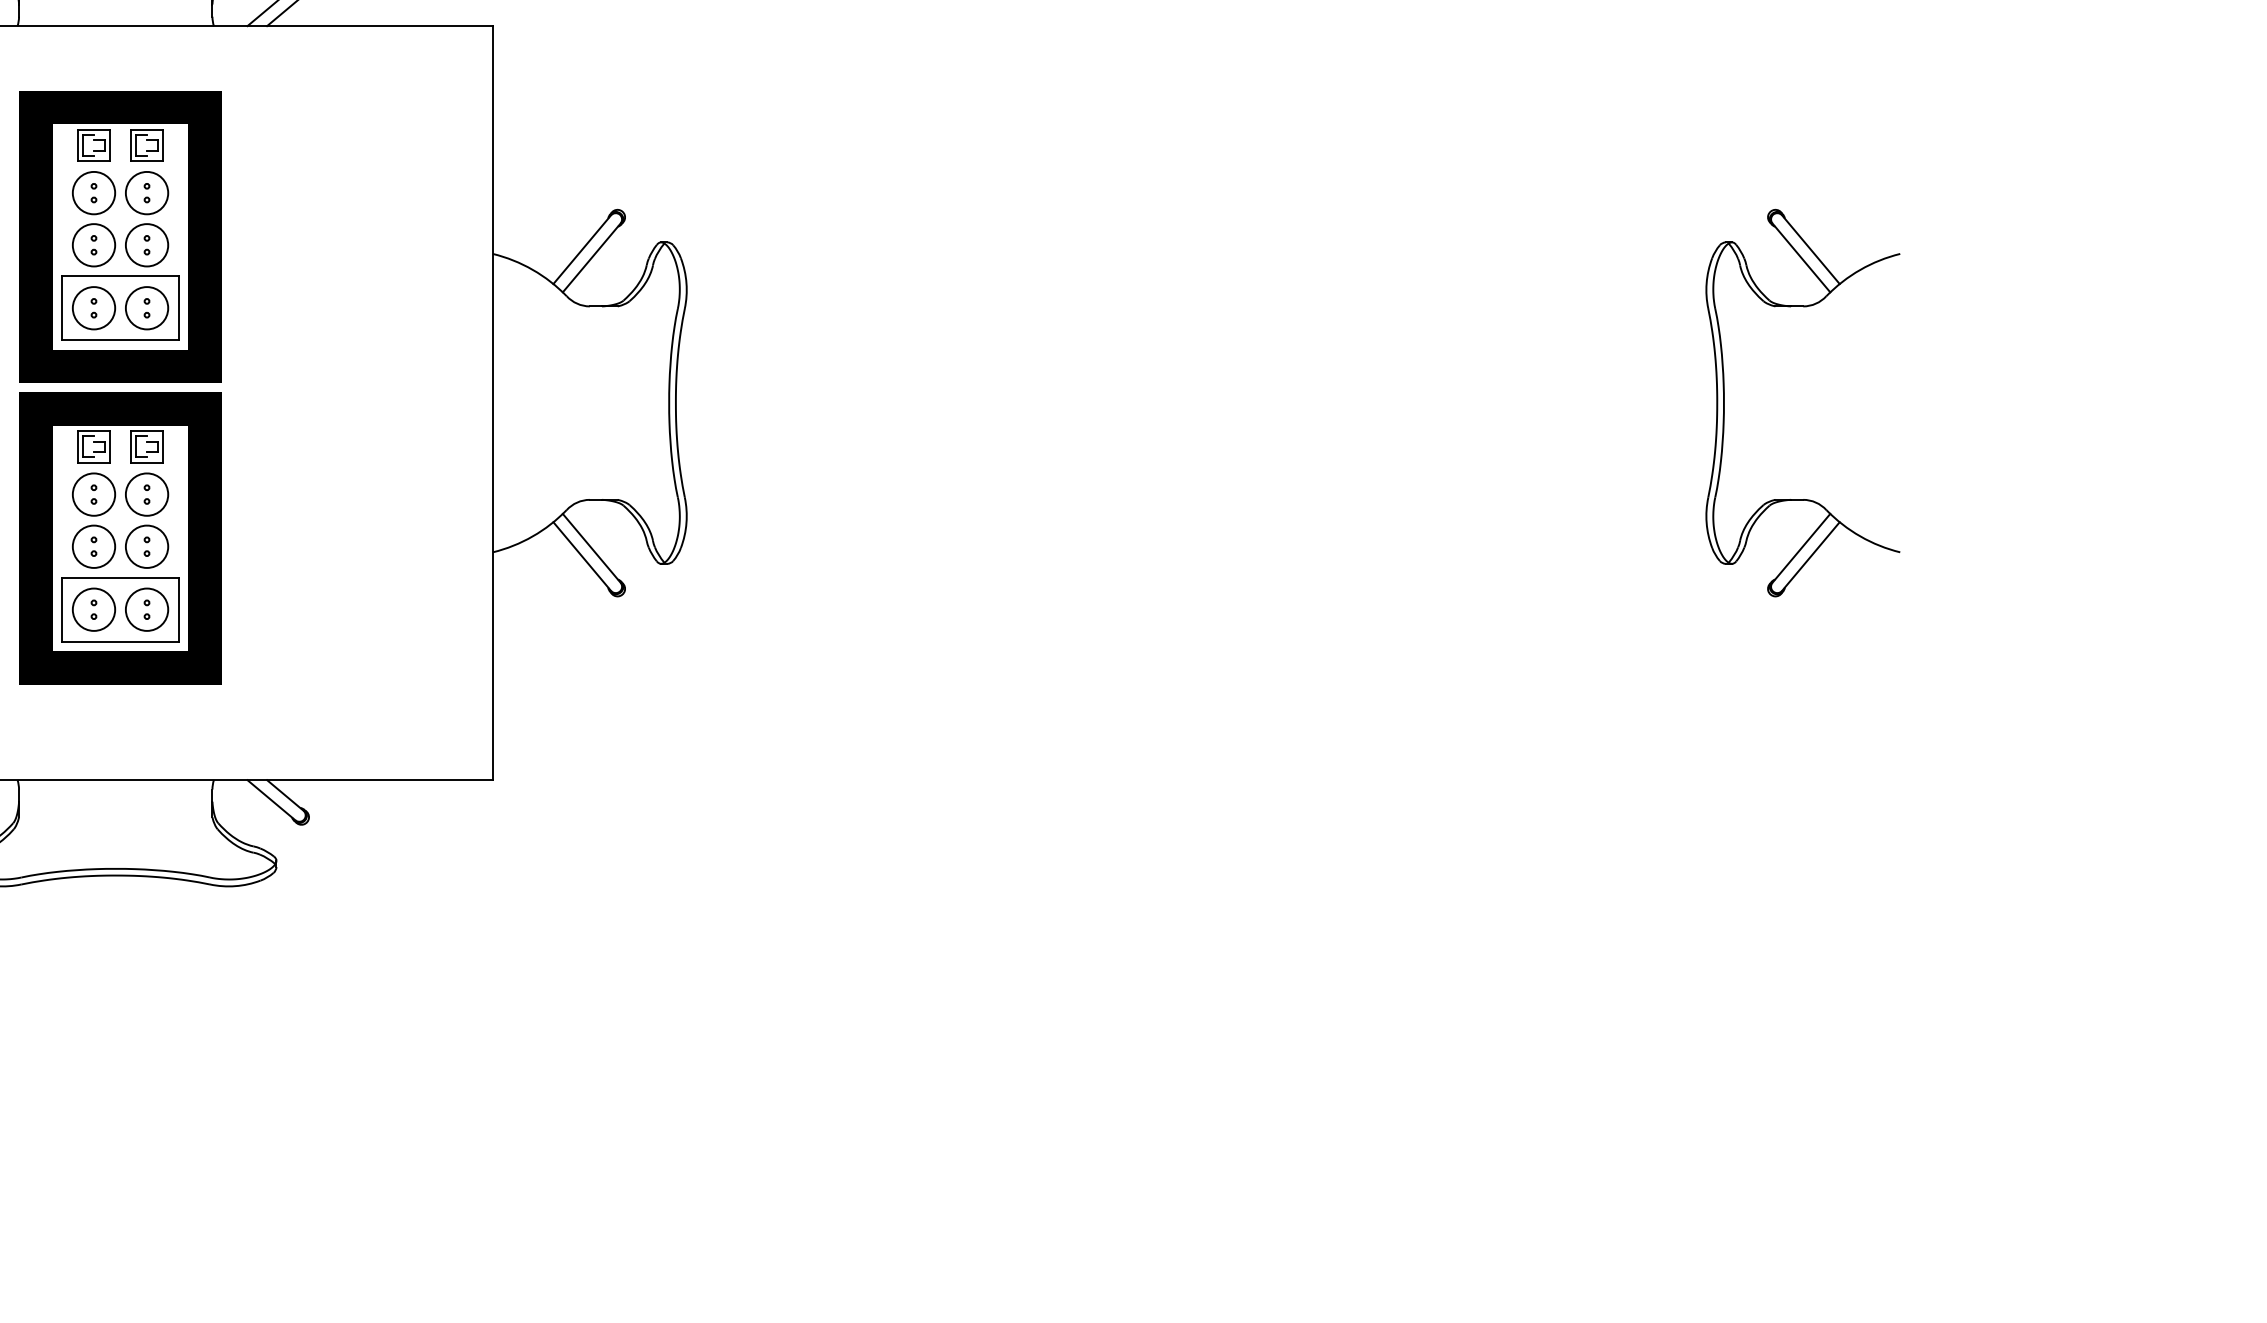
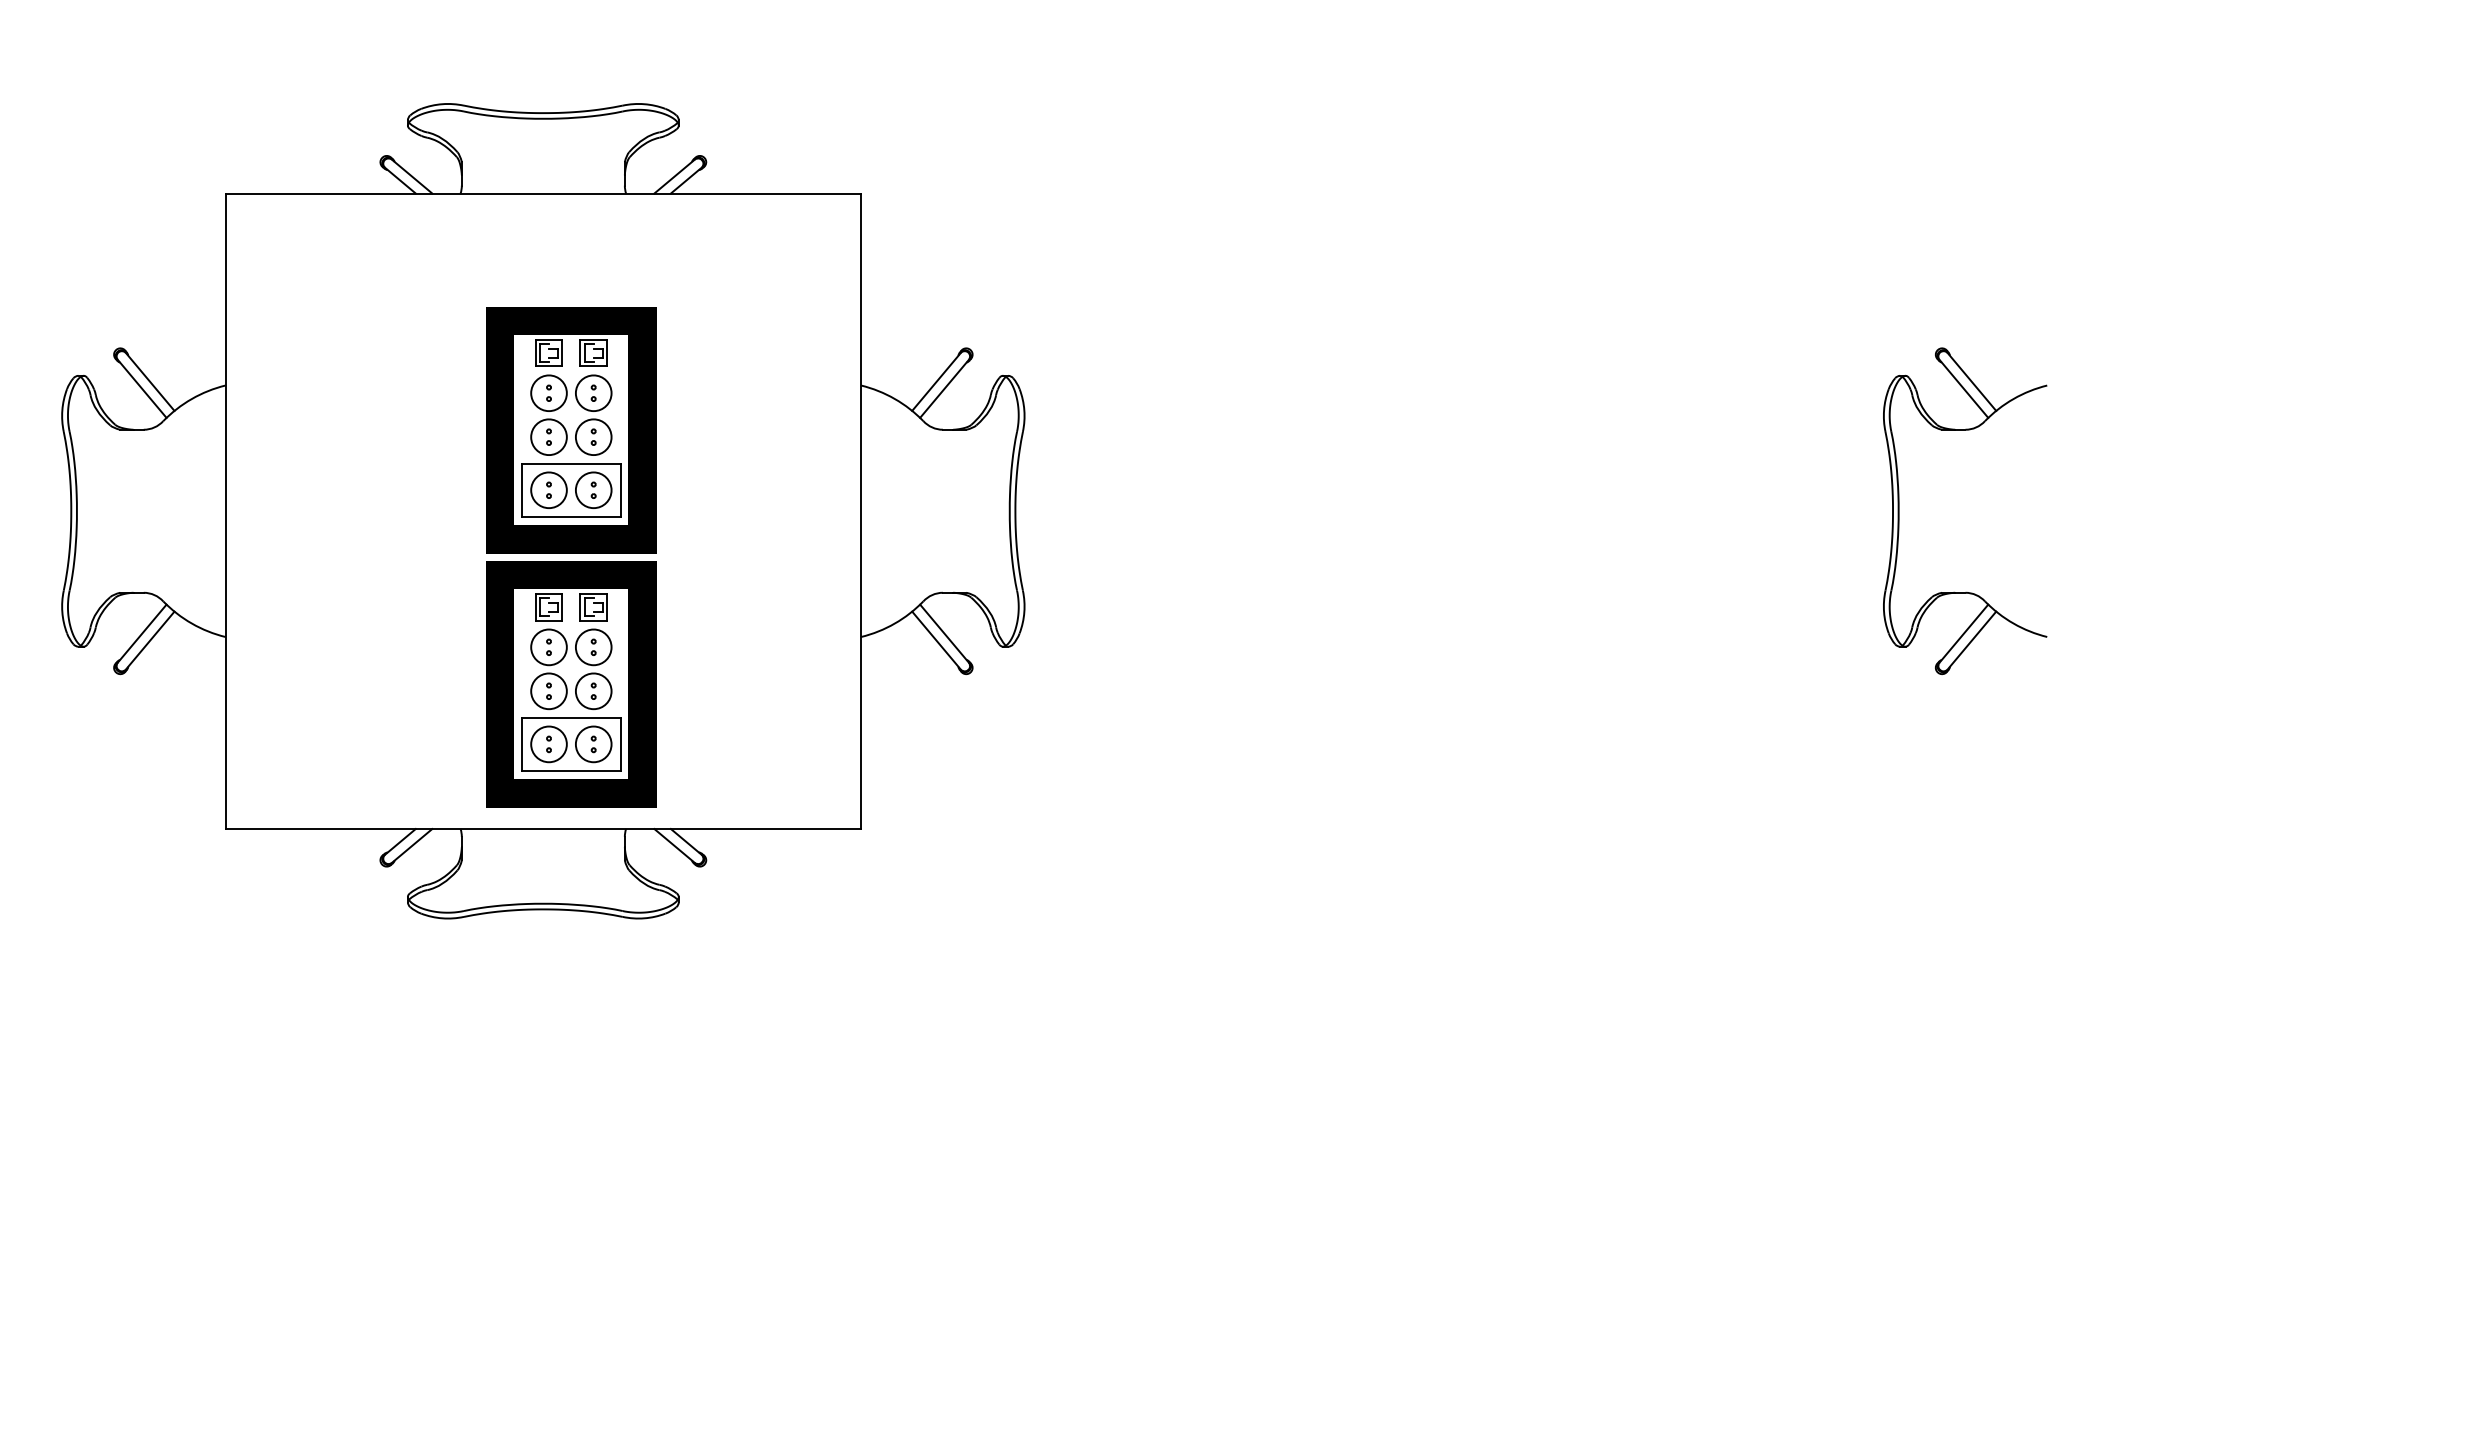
part: (120, 387) -> (571, 557), moved

